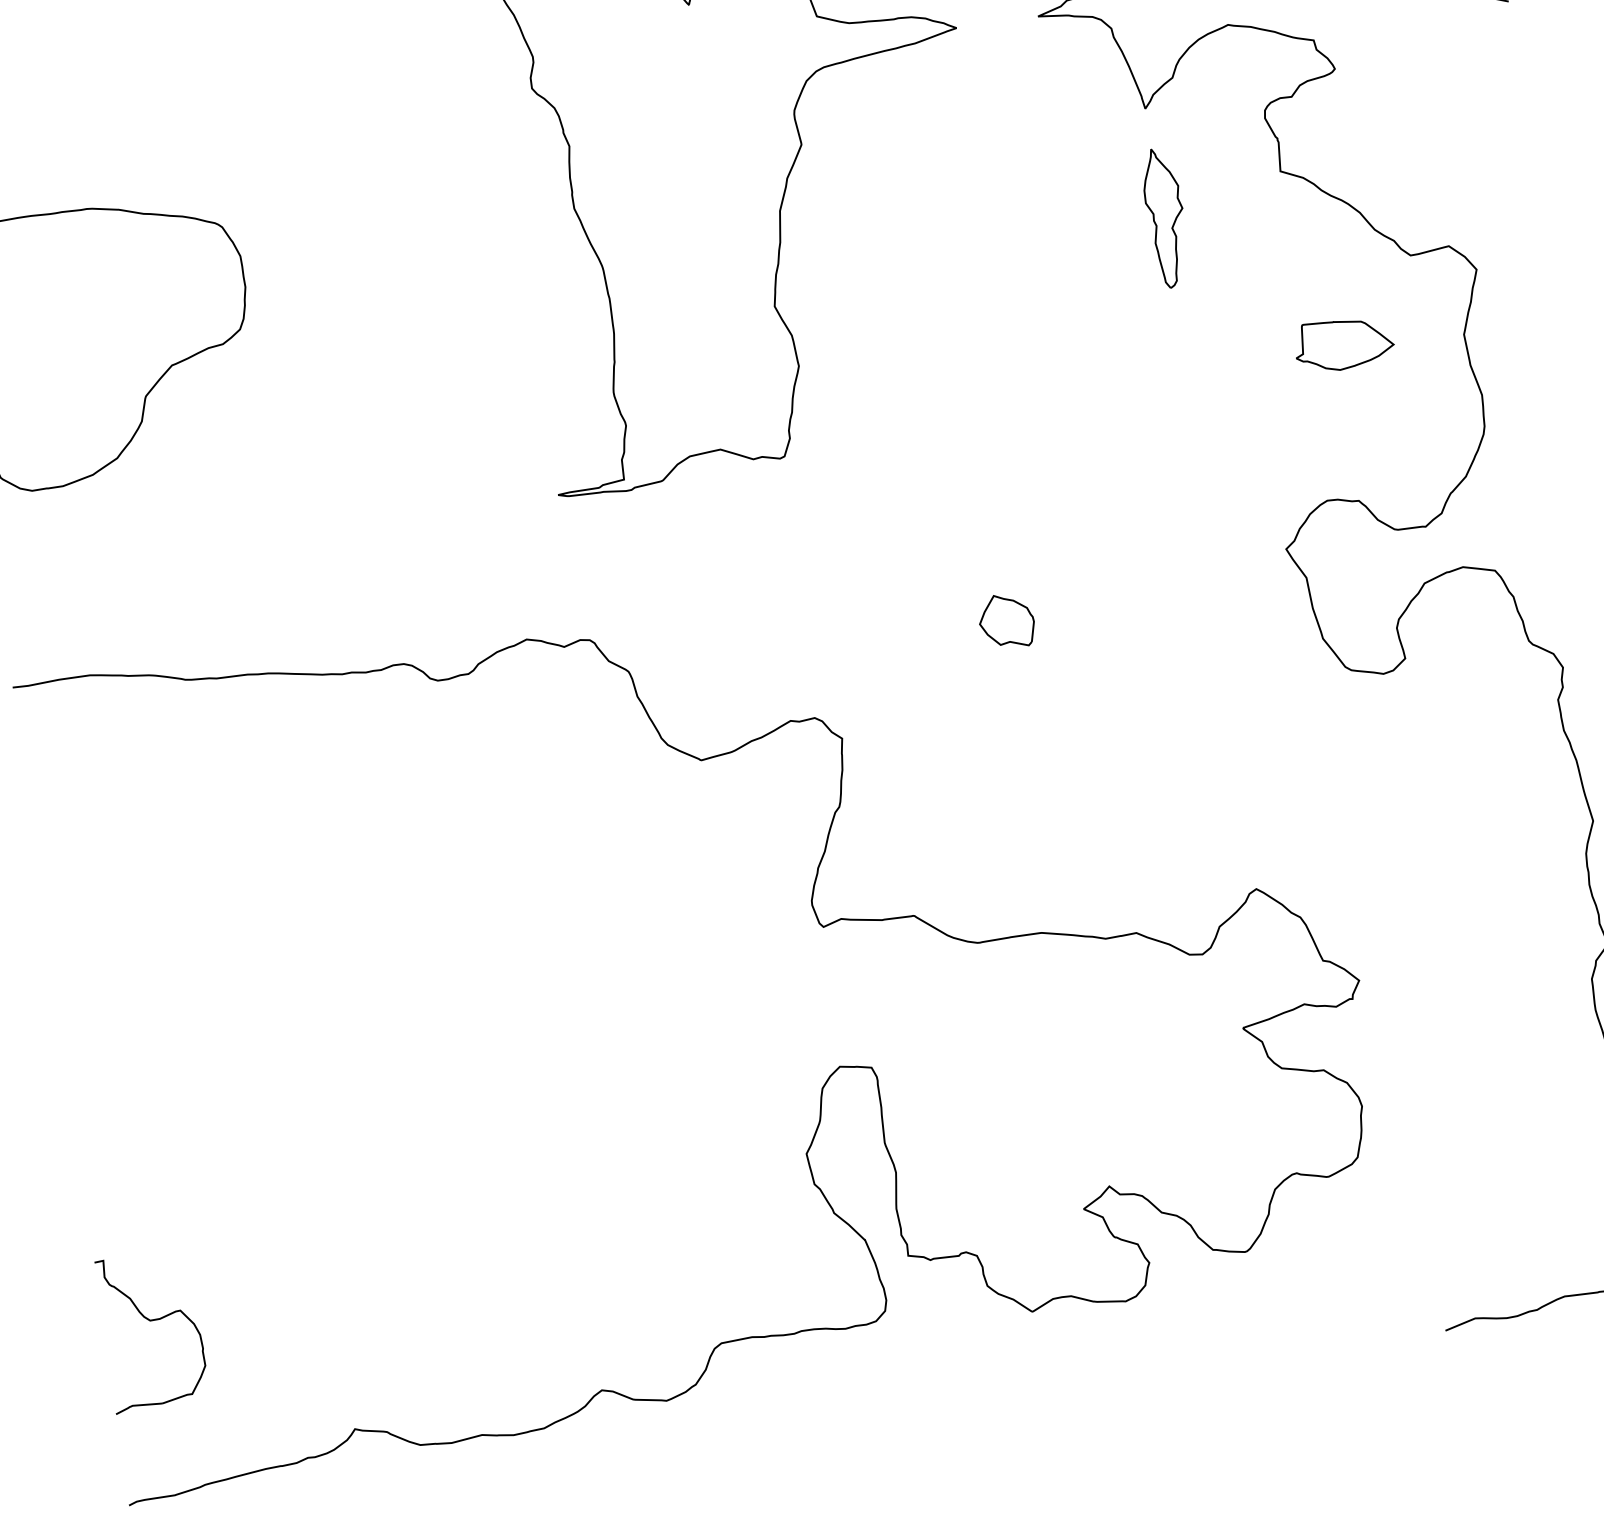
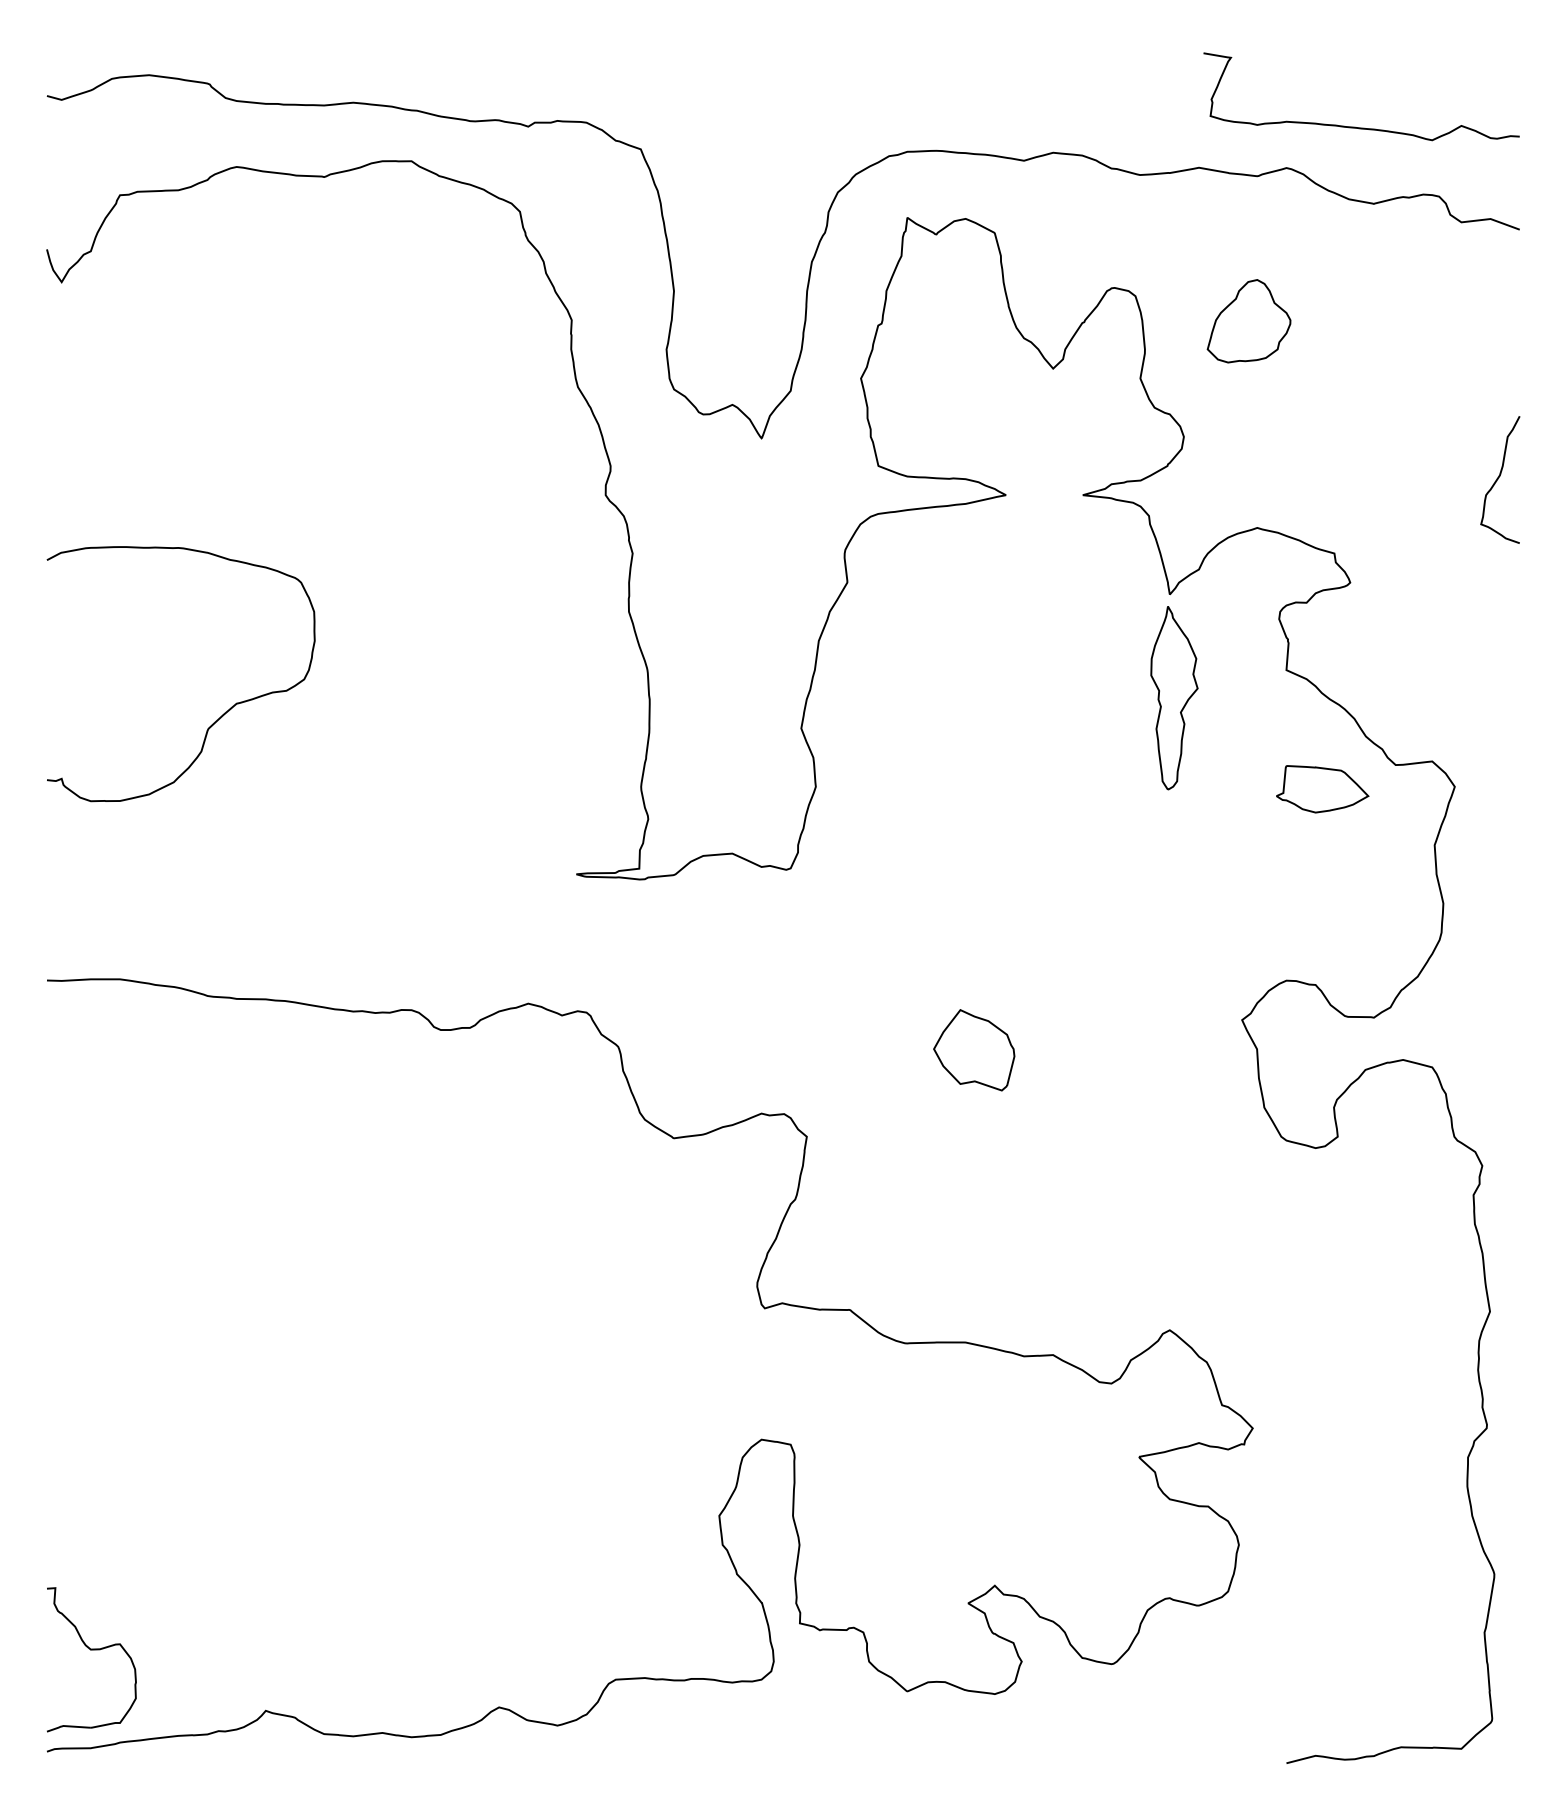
part: (1165, 218) -> (1174, 698), size x1.4
part: (1344, 344) -> (1322, 789), moved
part: (1006, 620) -> (974, 1049), size x1.6
part: (151, 1321) -> (91, 1650), moved

